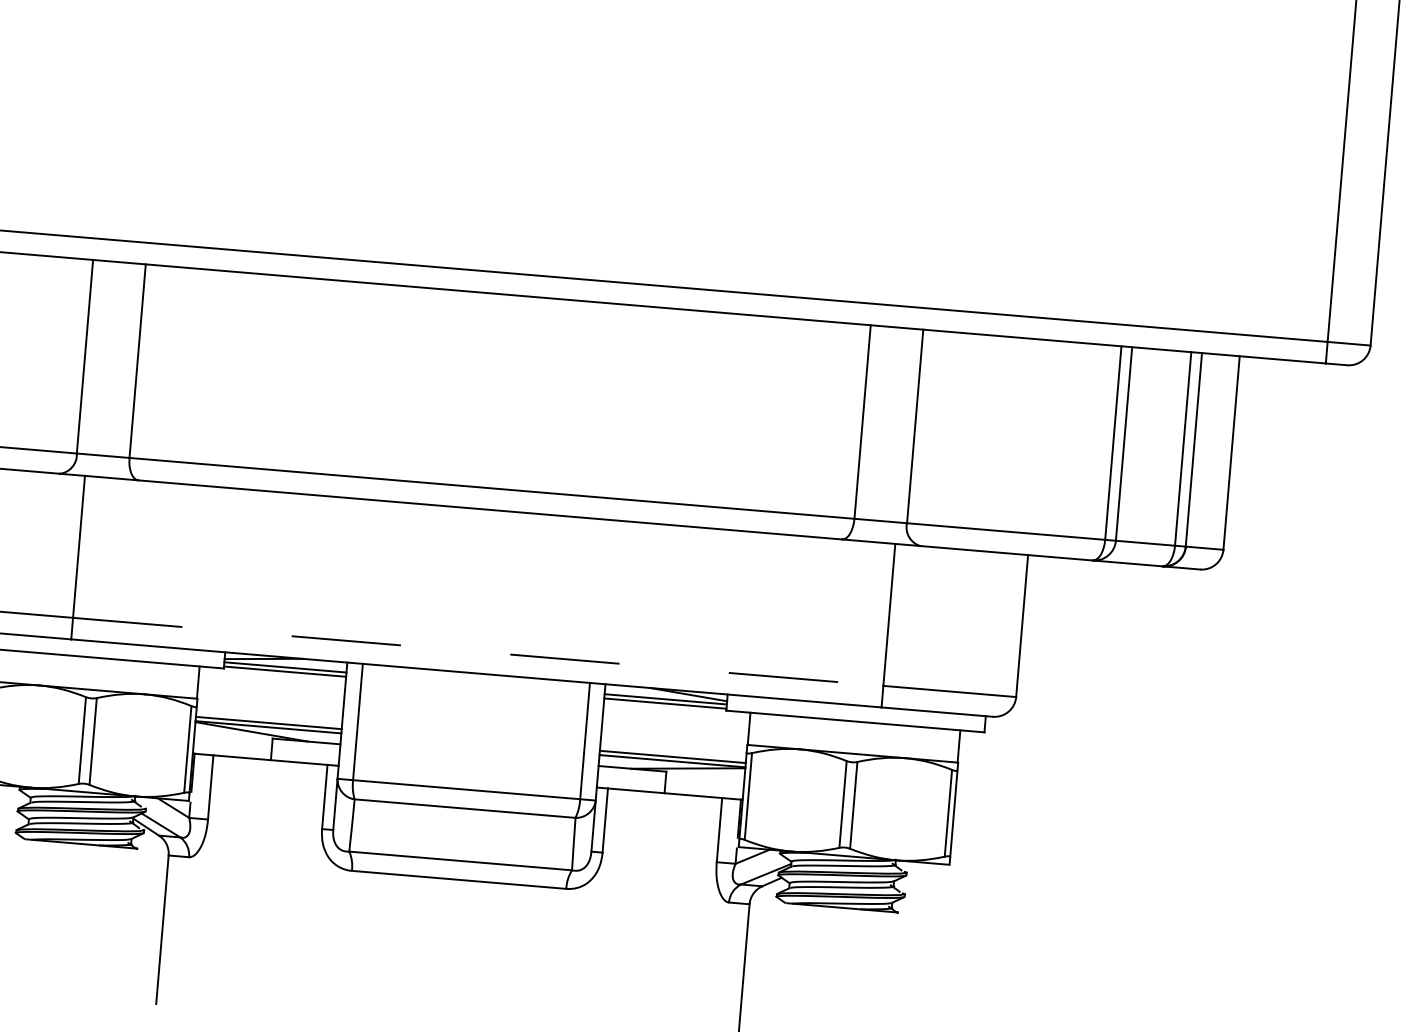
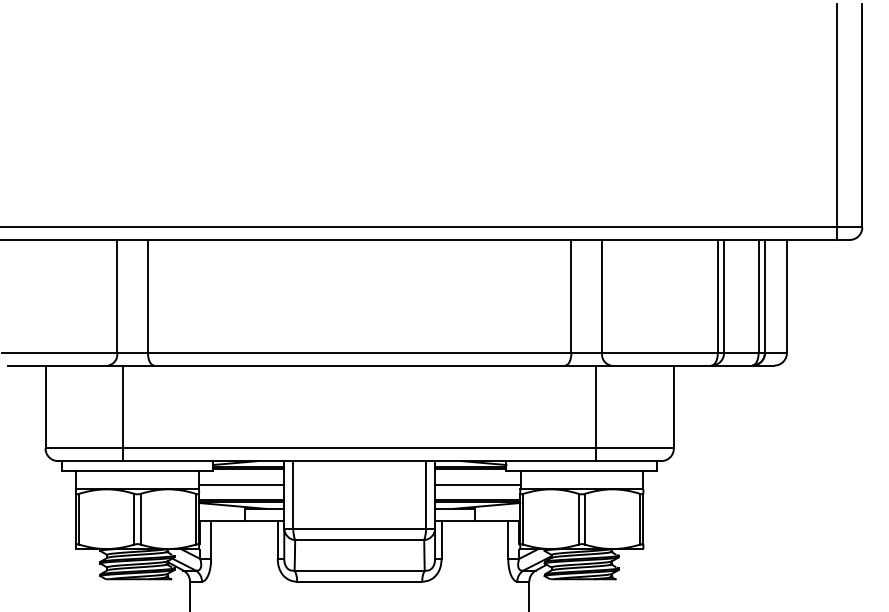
line: (477, 651) -> (359, 448), dashed -> solid
line: (270, 696) -> (241, 484), added
line: (674, 730) -> (477, 484), added

